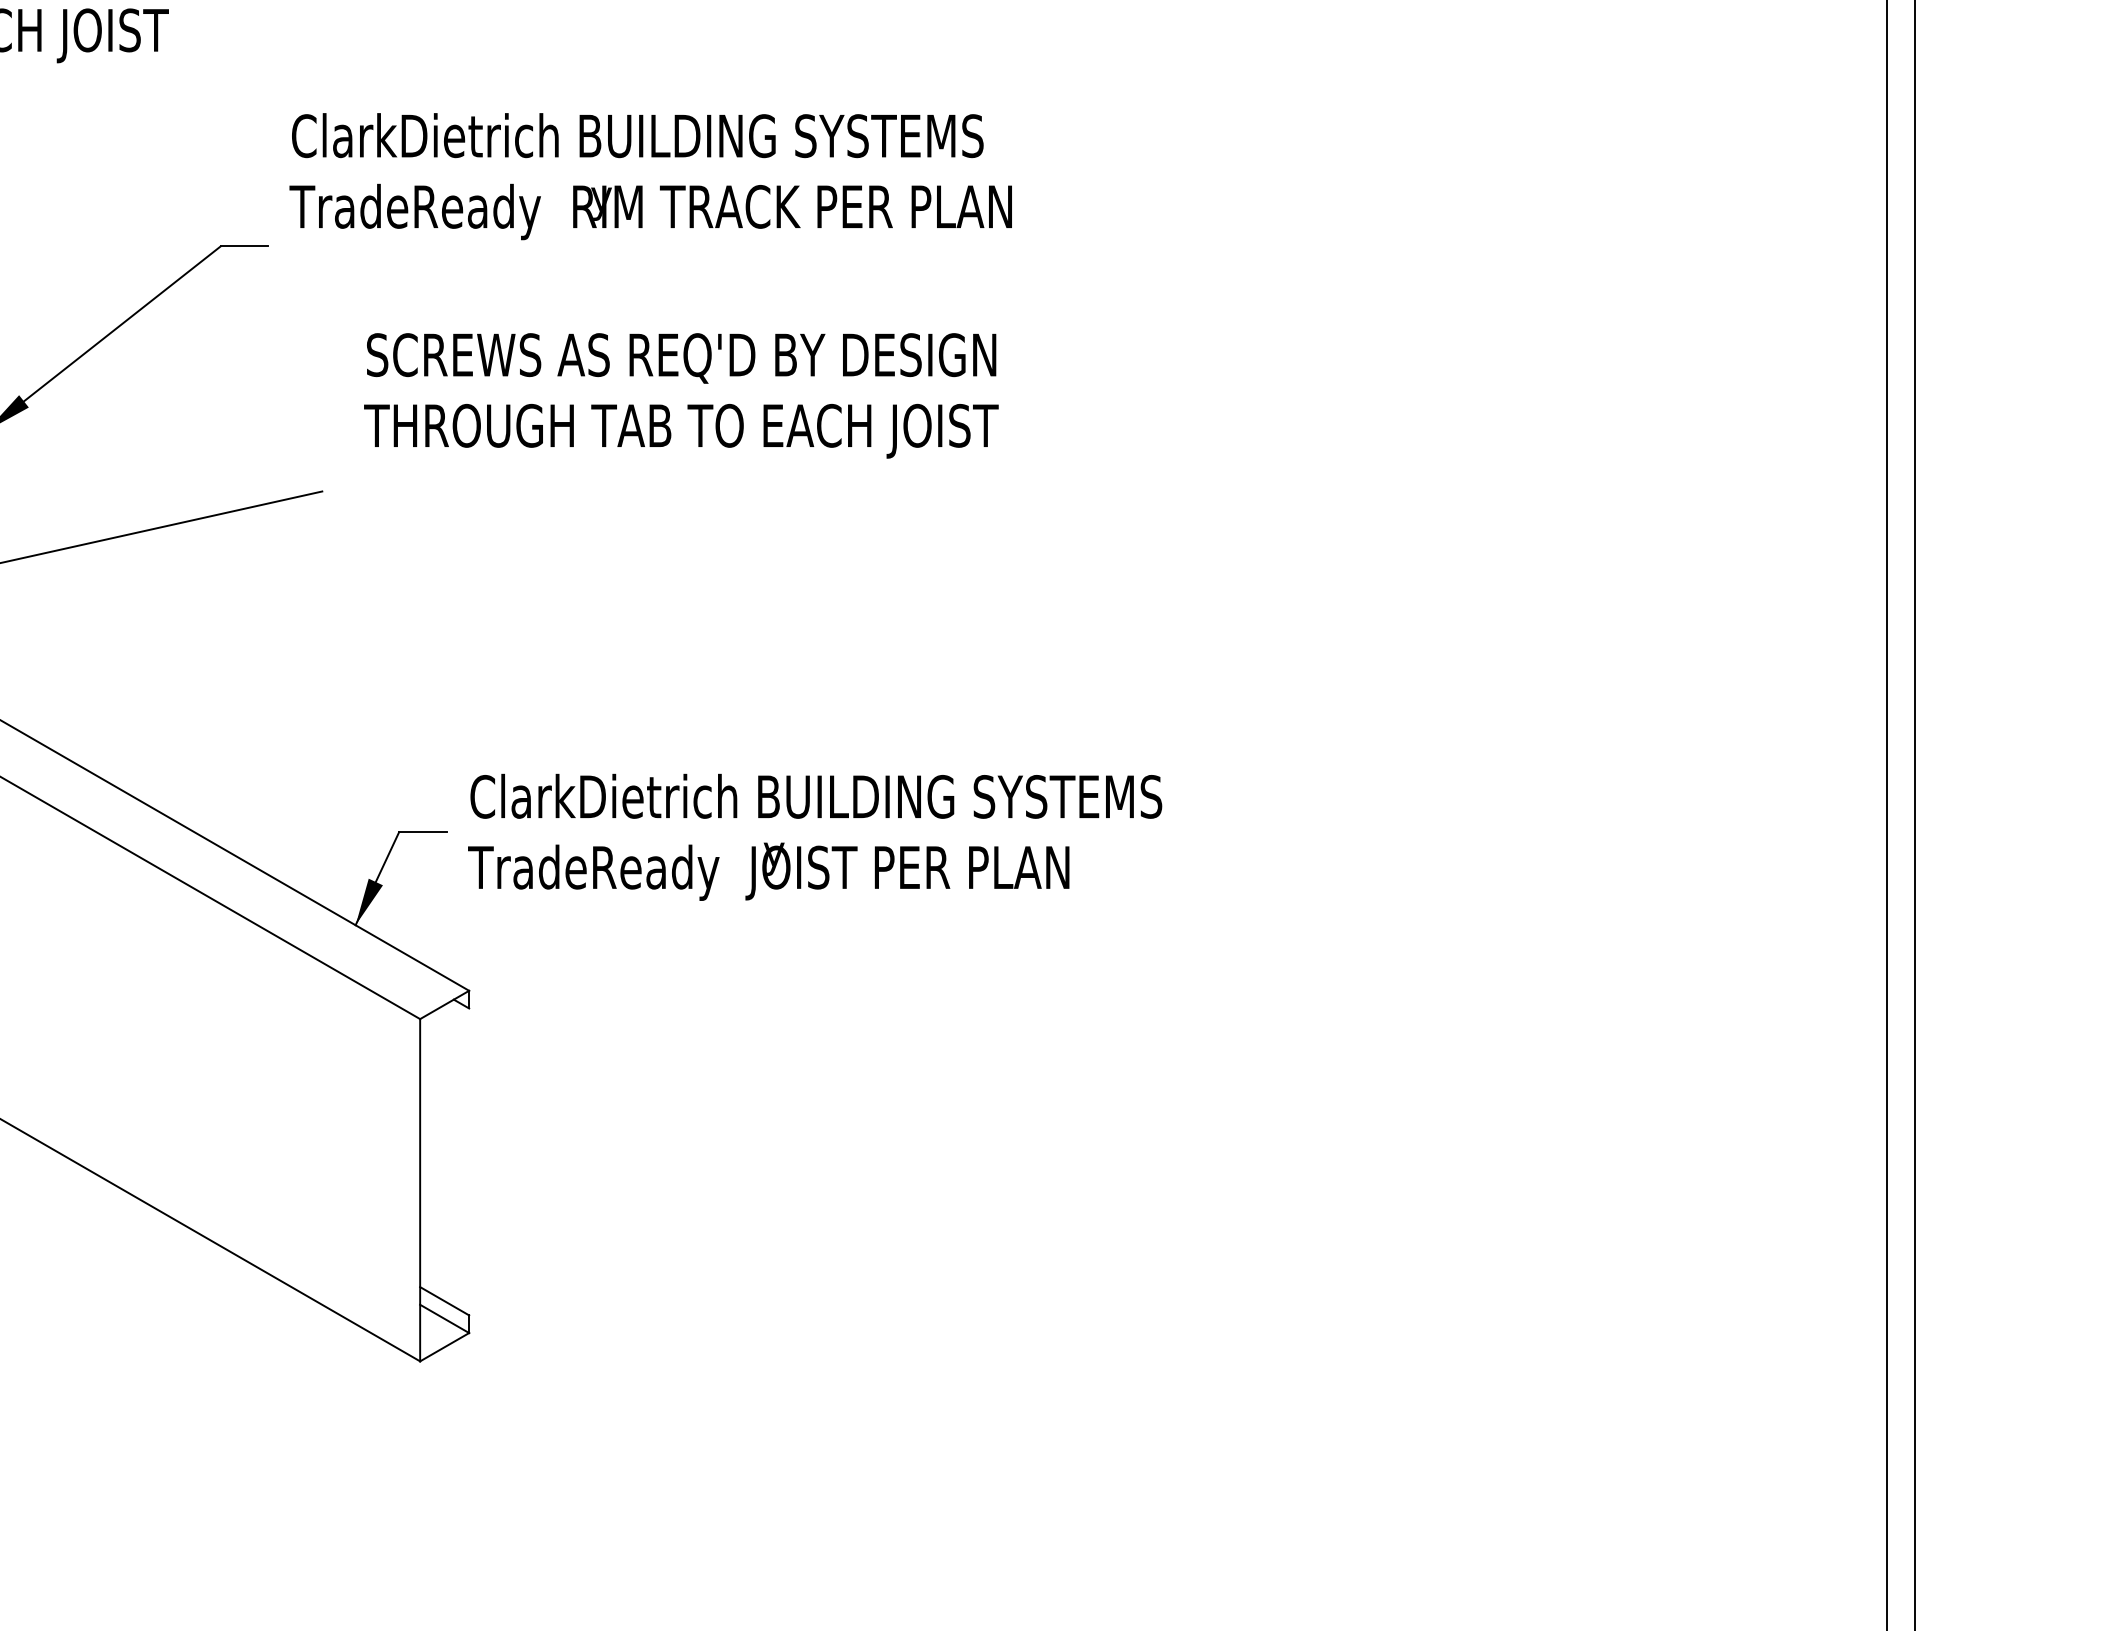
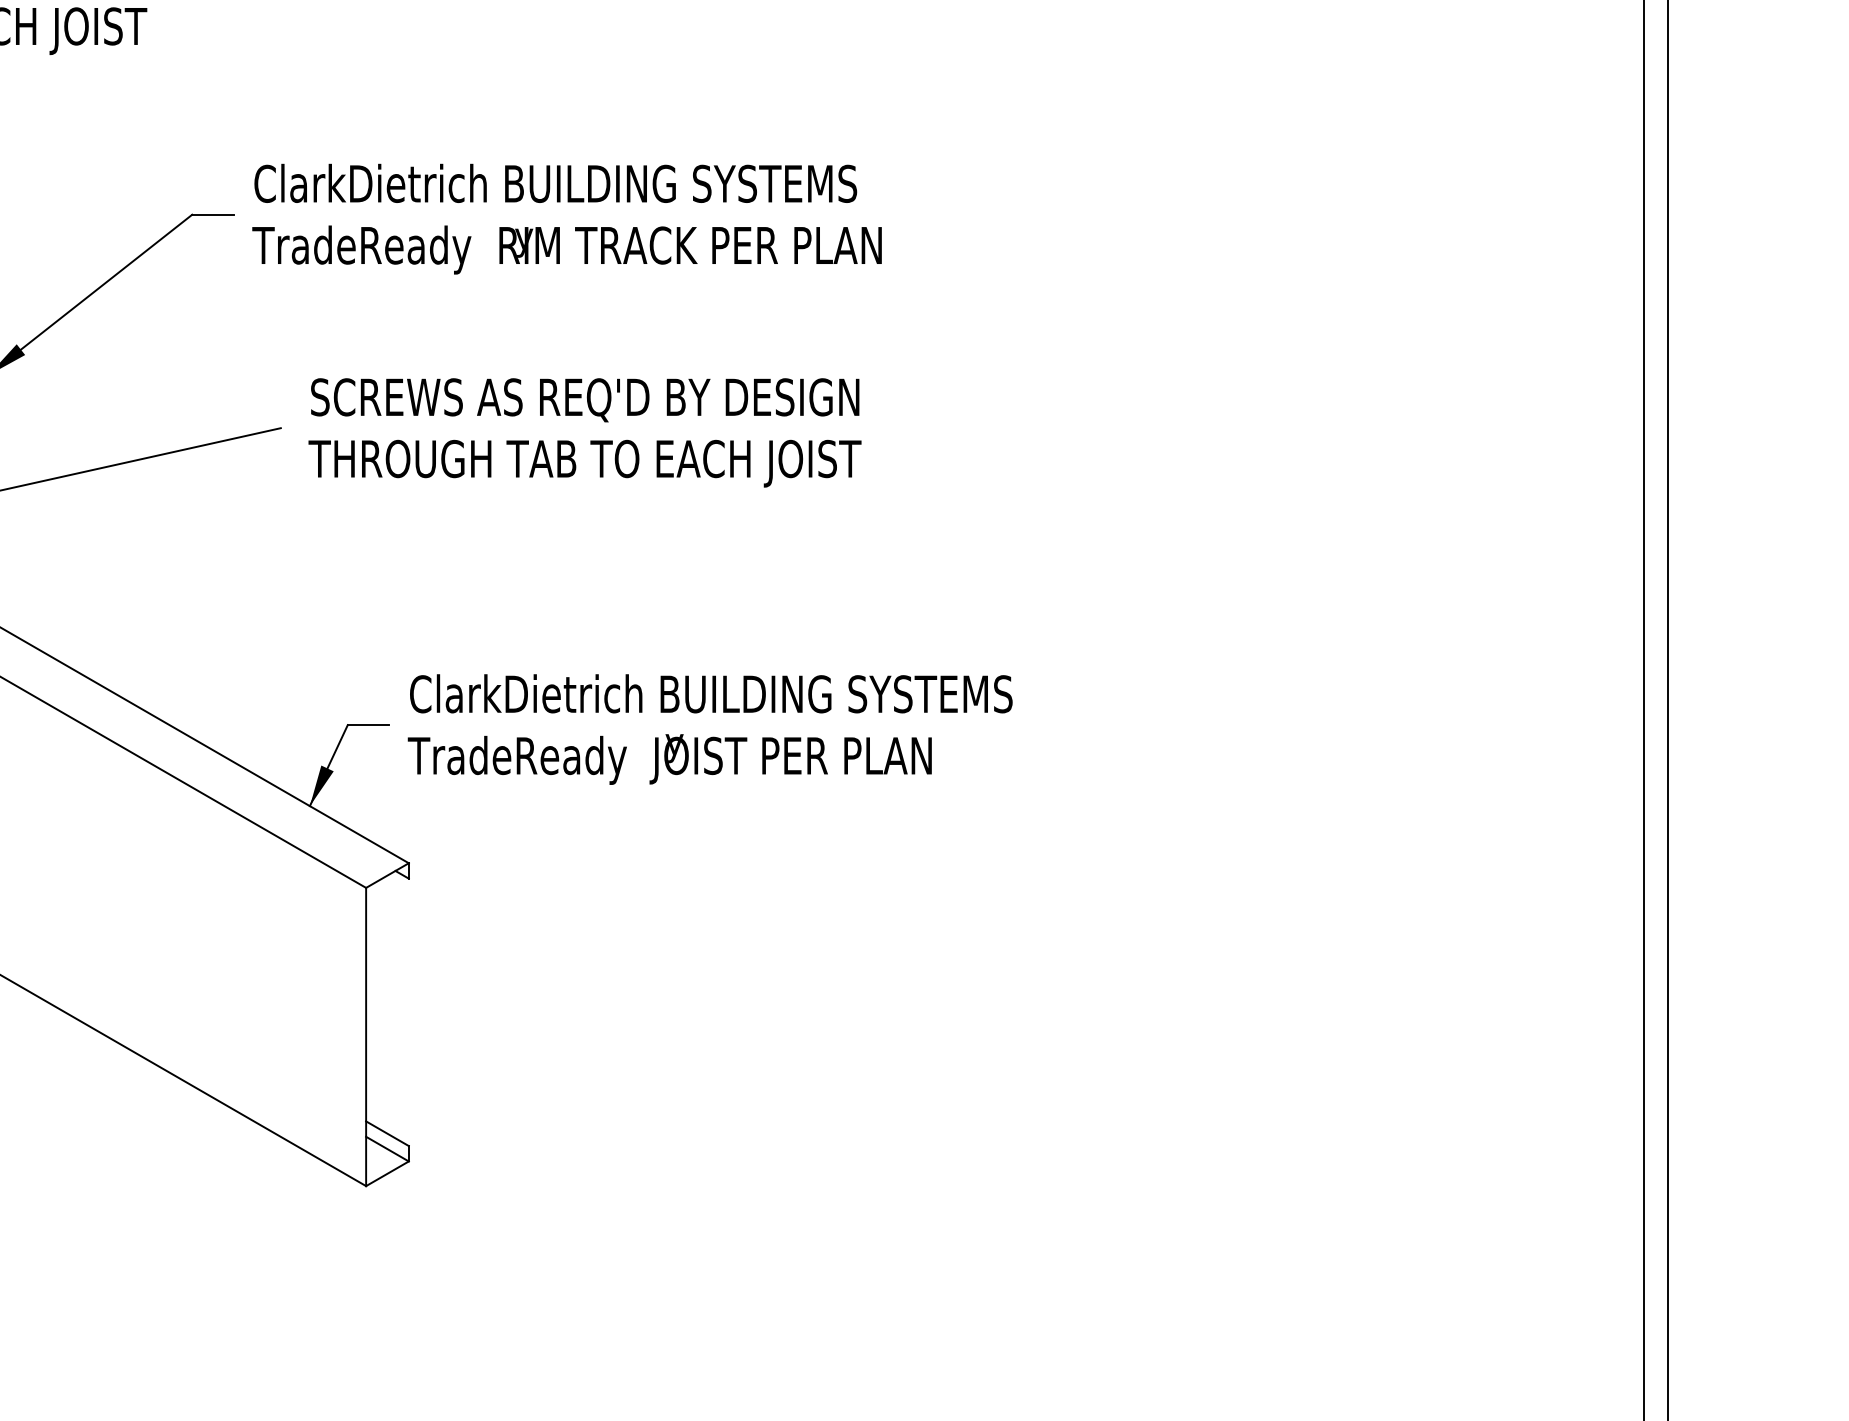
text: (650, 176) -> (566, 219), moved
text: (681, 395) -> (585, 432), moved

